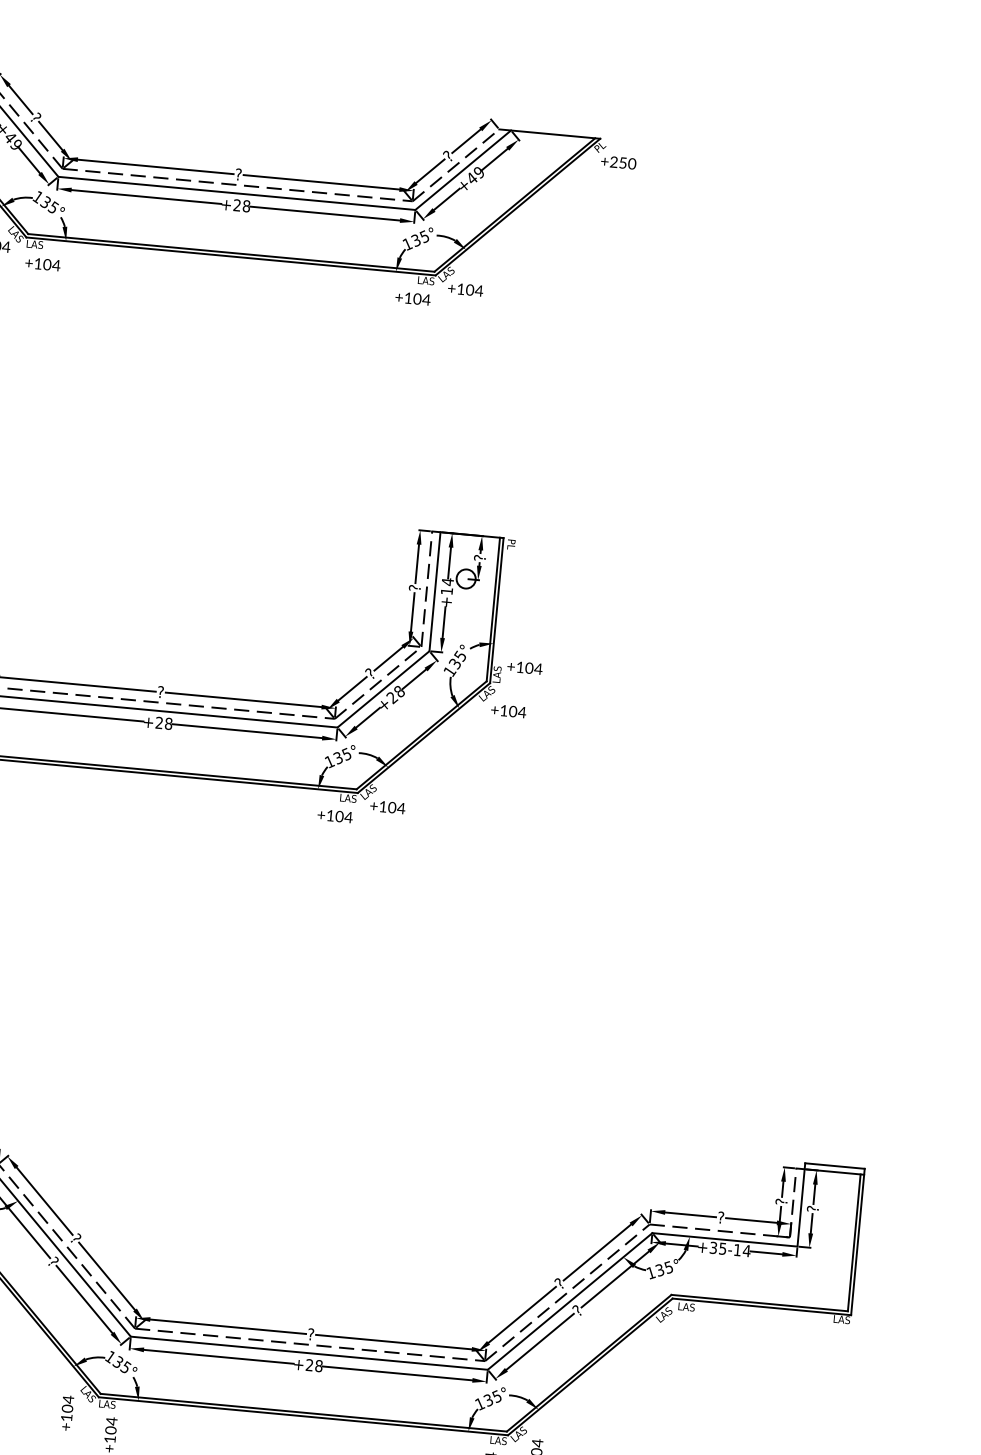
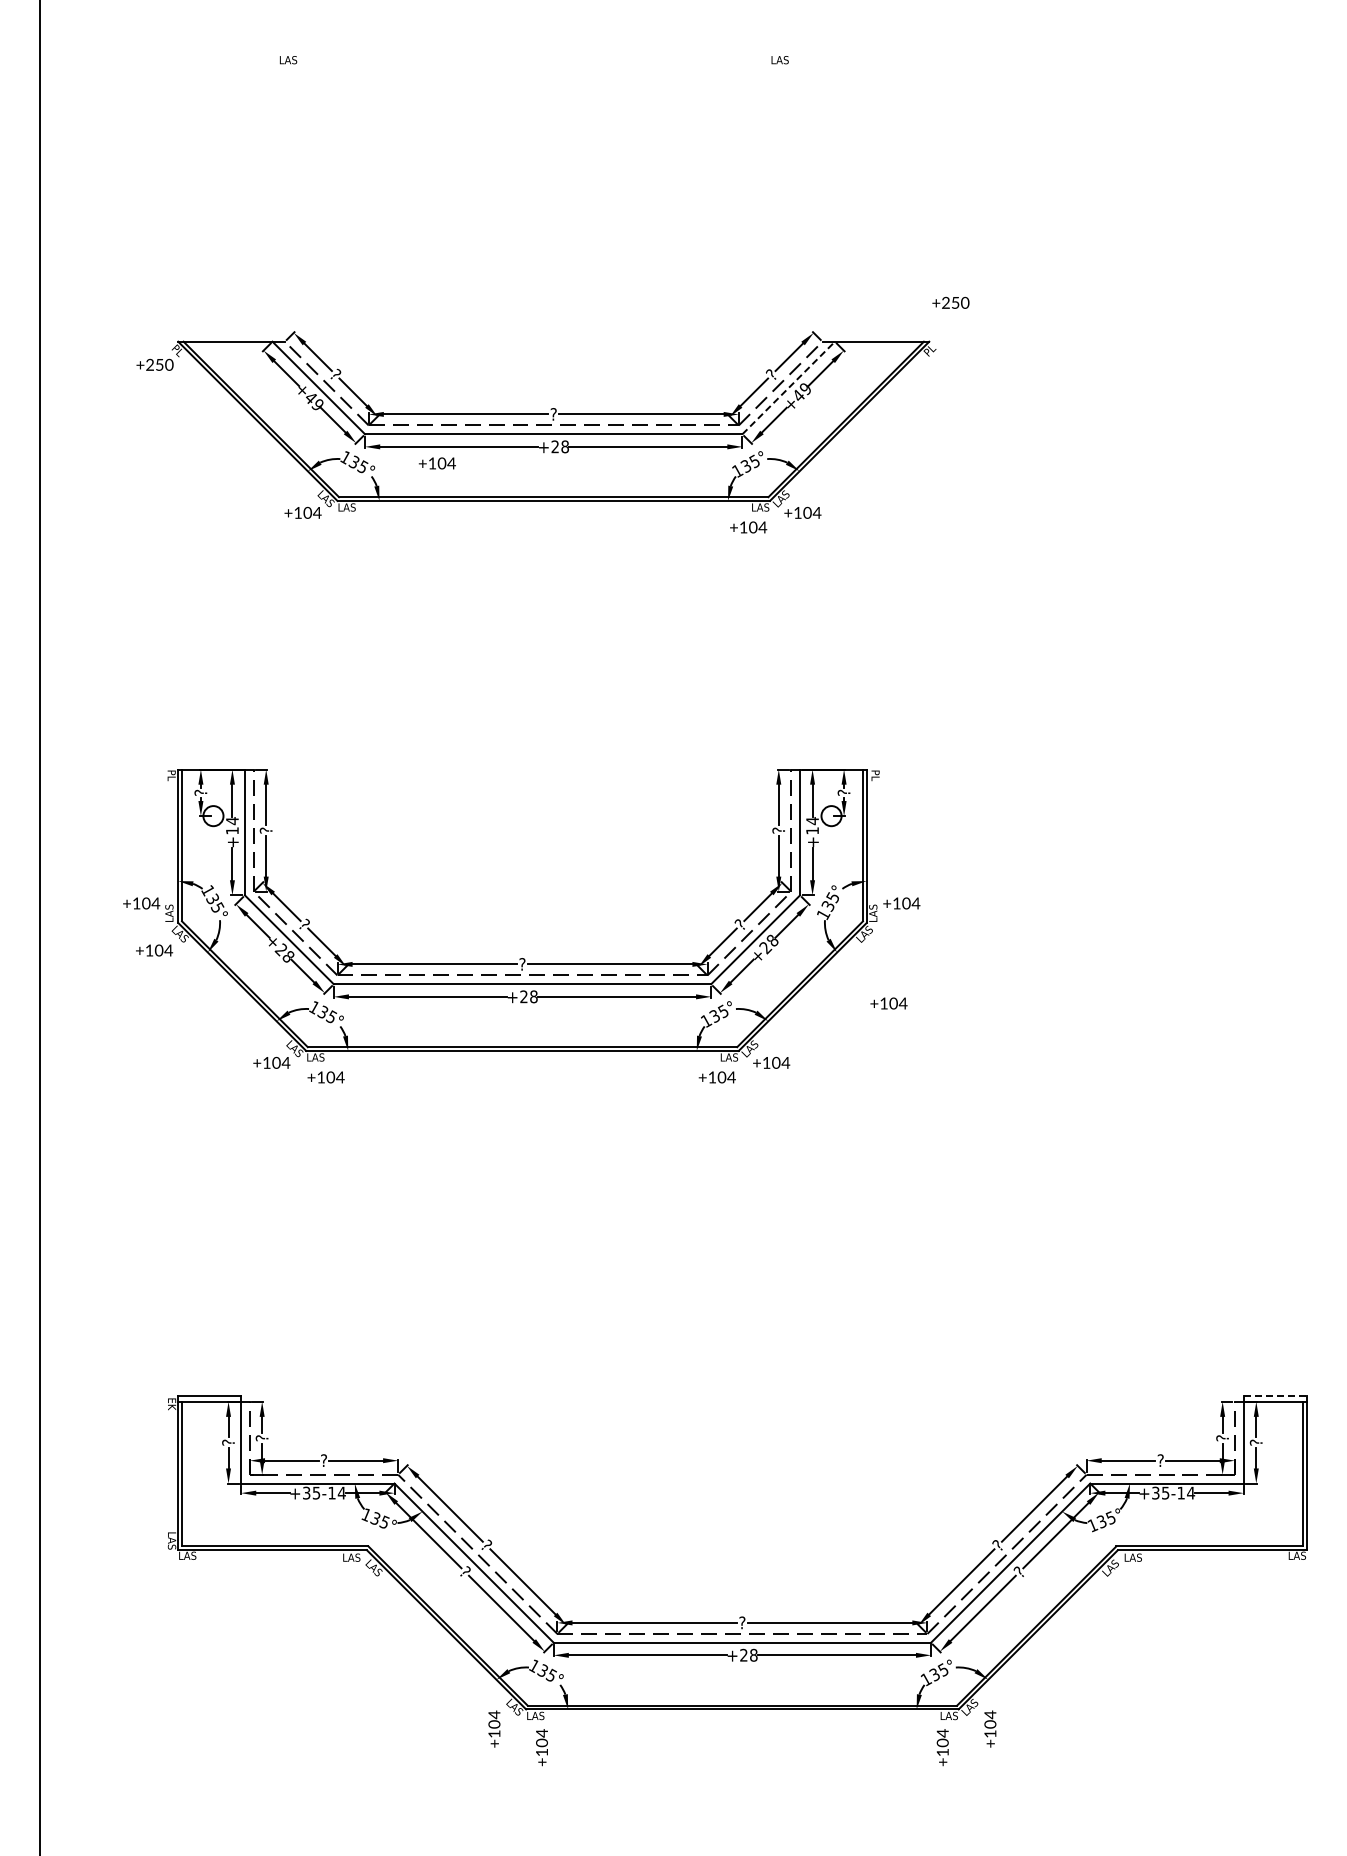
text: (618, 162) -> (950, 302), moved
line: (464, 169) -> (789, 387), solid -> dashed
text: (42, 264) -> (436, 463), moved
text: (508, 711) -> (888, 1003), moved
line: (835, 1166) -> (1275, 1395), solid -> dashed

